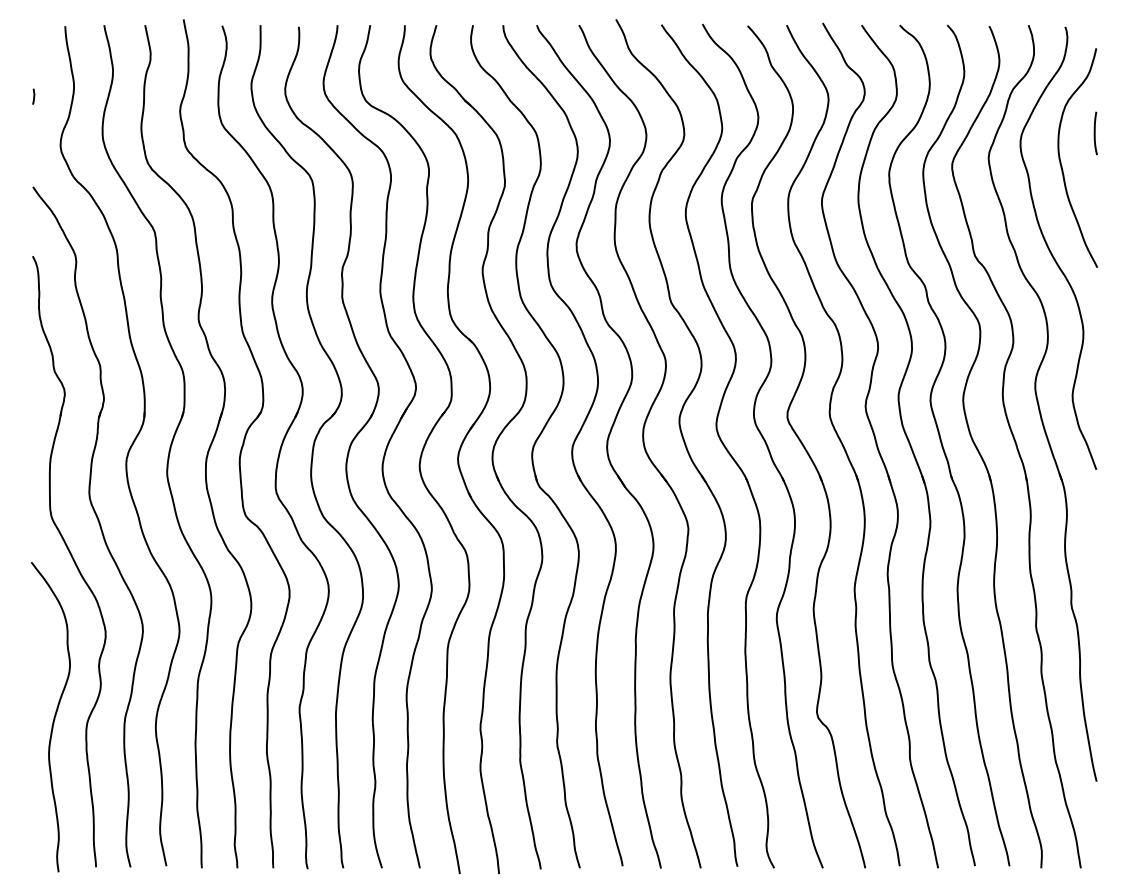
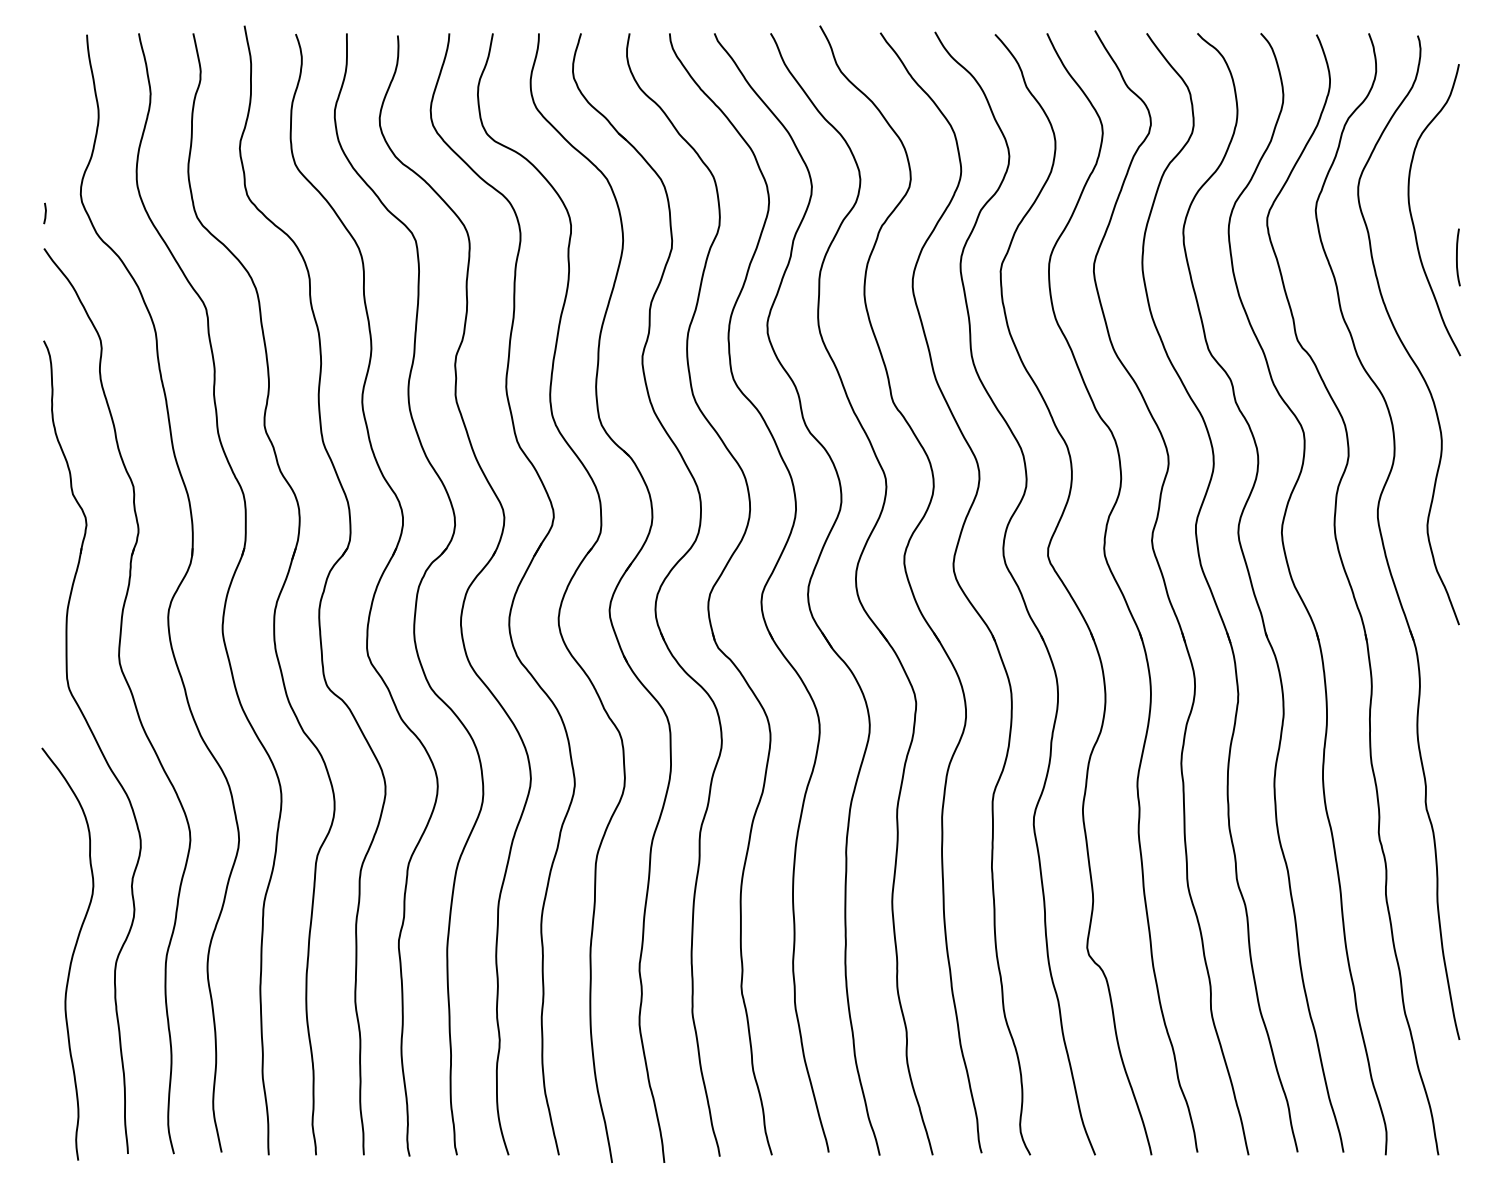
line: (33, 96) -> (44, 213), moved
curve: (1095, 133) -> (1457, 257), moved

